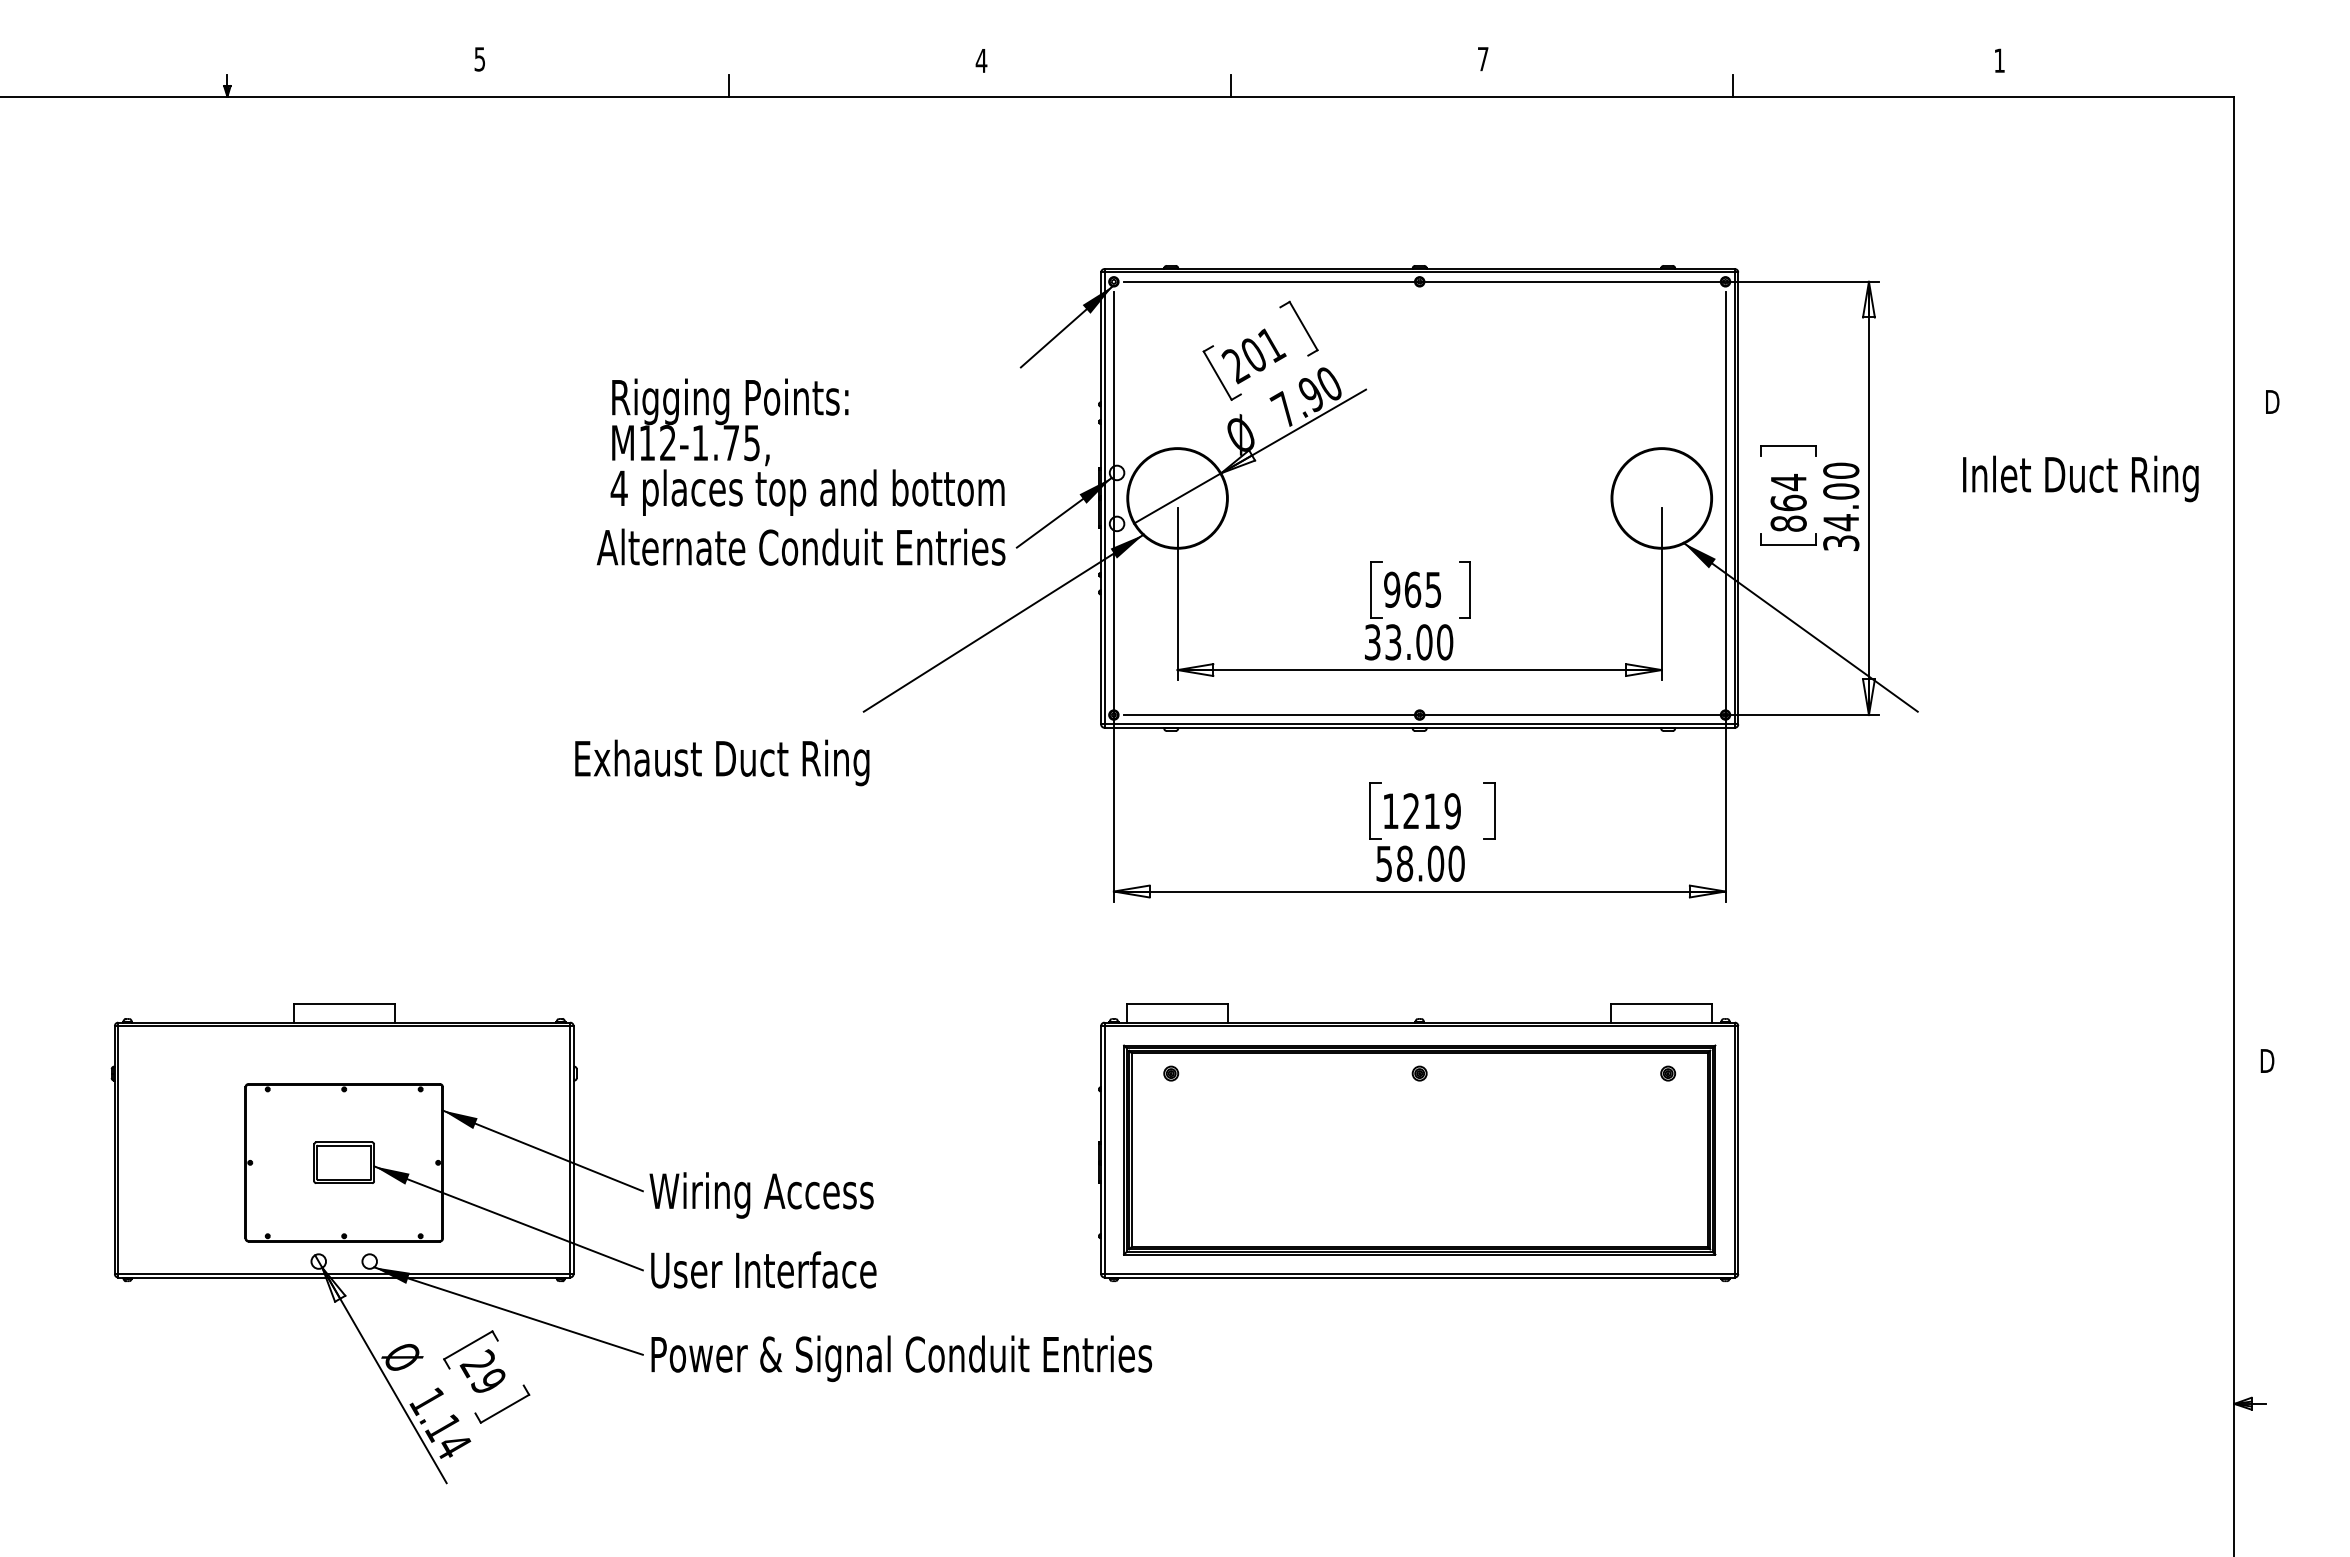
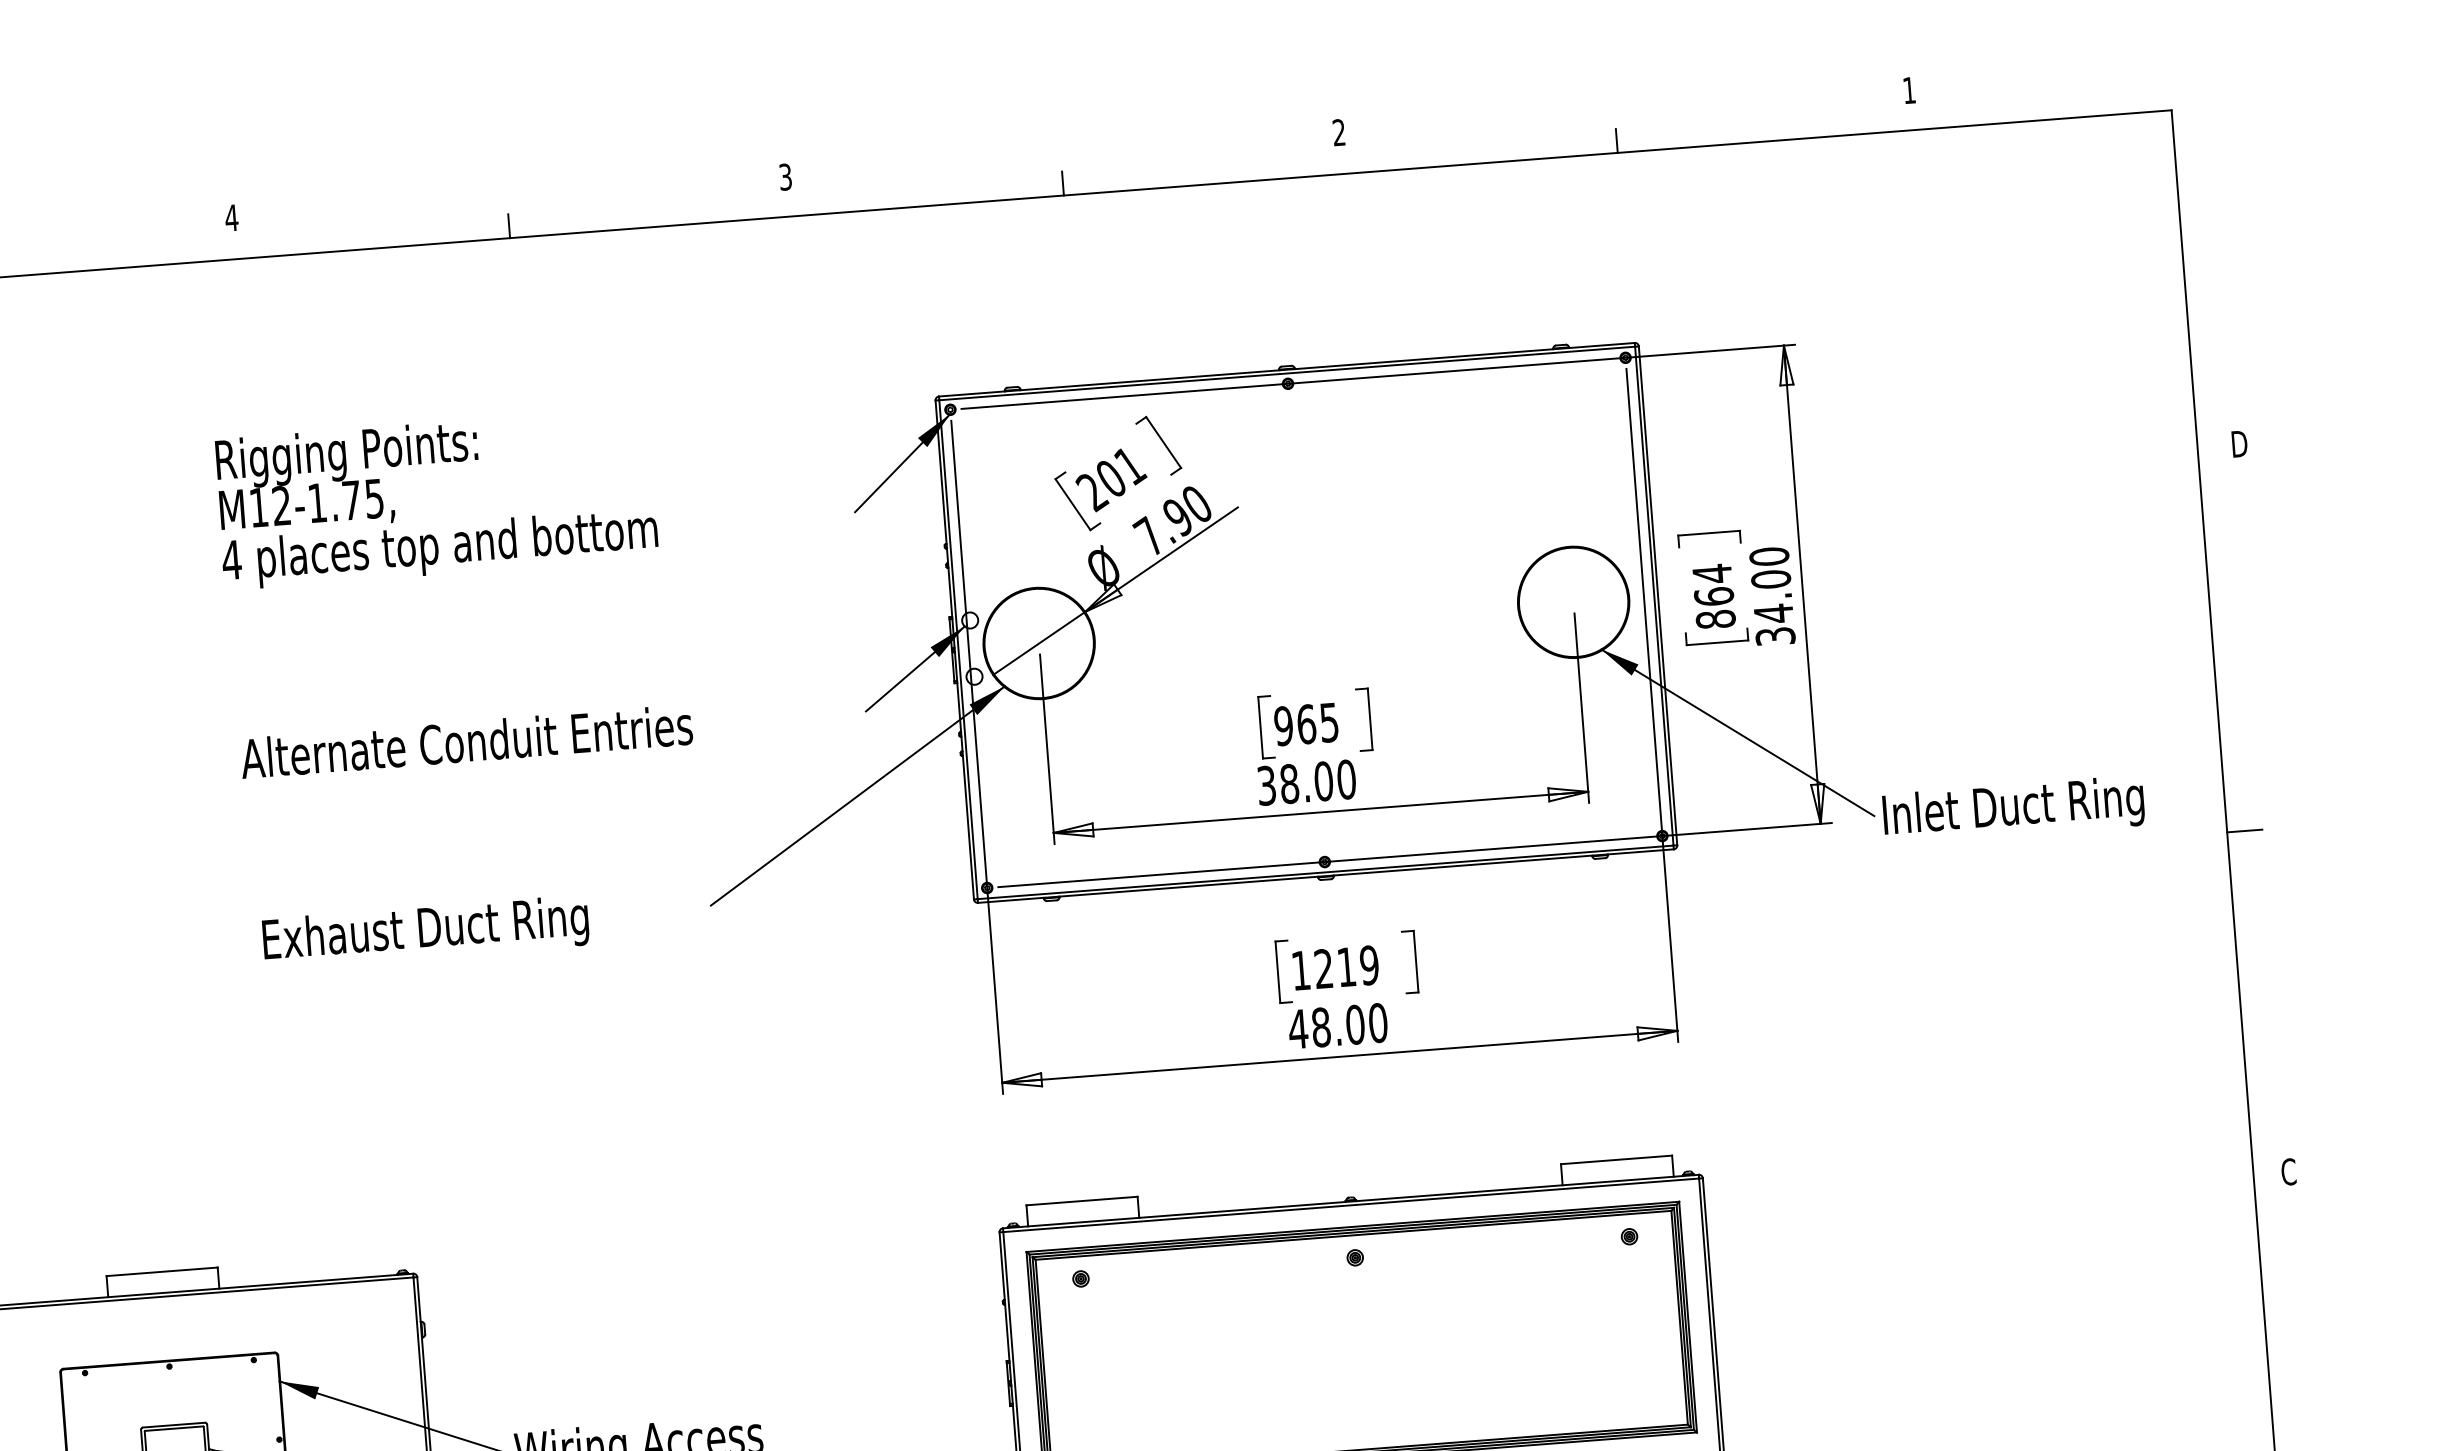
text: (1482, 58) -> (1338, 131), 7 -> 2
text: (479, 59) -> (231, 218), 5 -> 4
text: (981, 60) -> (785, 176), 4 -> 3
text: (807, 446) -> (436, 497), moved
text: (2080, 478) -> (2013, 809), moved
text: (800, 546) -> (465, 740), moved
text: (1393, 642) -> (1289, 784), 33.00 -> 38.00
line: (2250, 750) -> (2244, 830), added
text: (722, 762) -> (426, 931), moved
text: (1383, 863) -> (1297, 1028), 58.00 -> 48.00
text: (2267, 1060) -> (2289, 1171), D -> C

